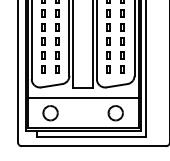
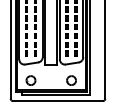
line: (81, 98) -> (50, 71), removed

